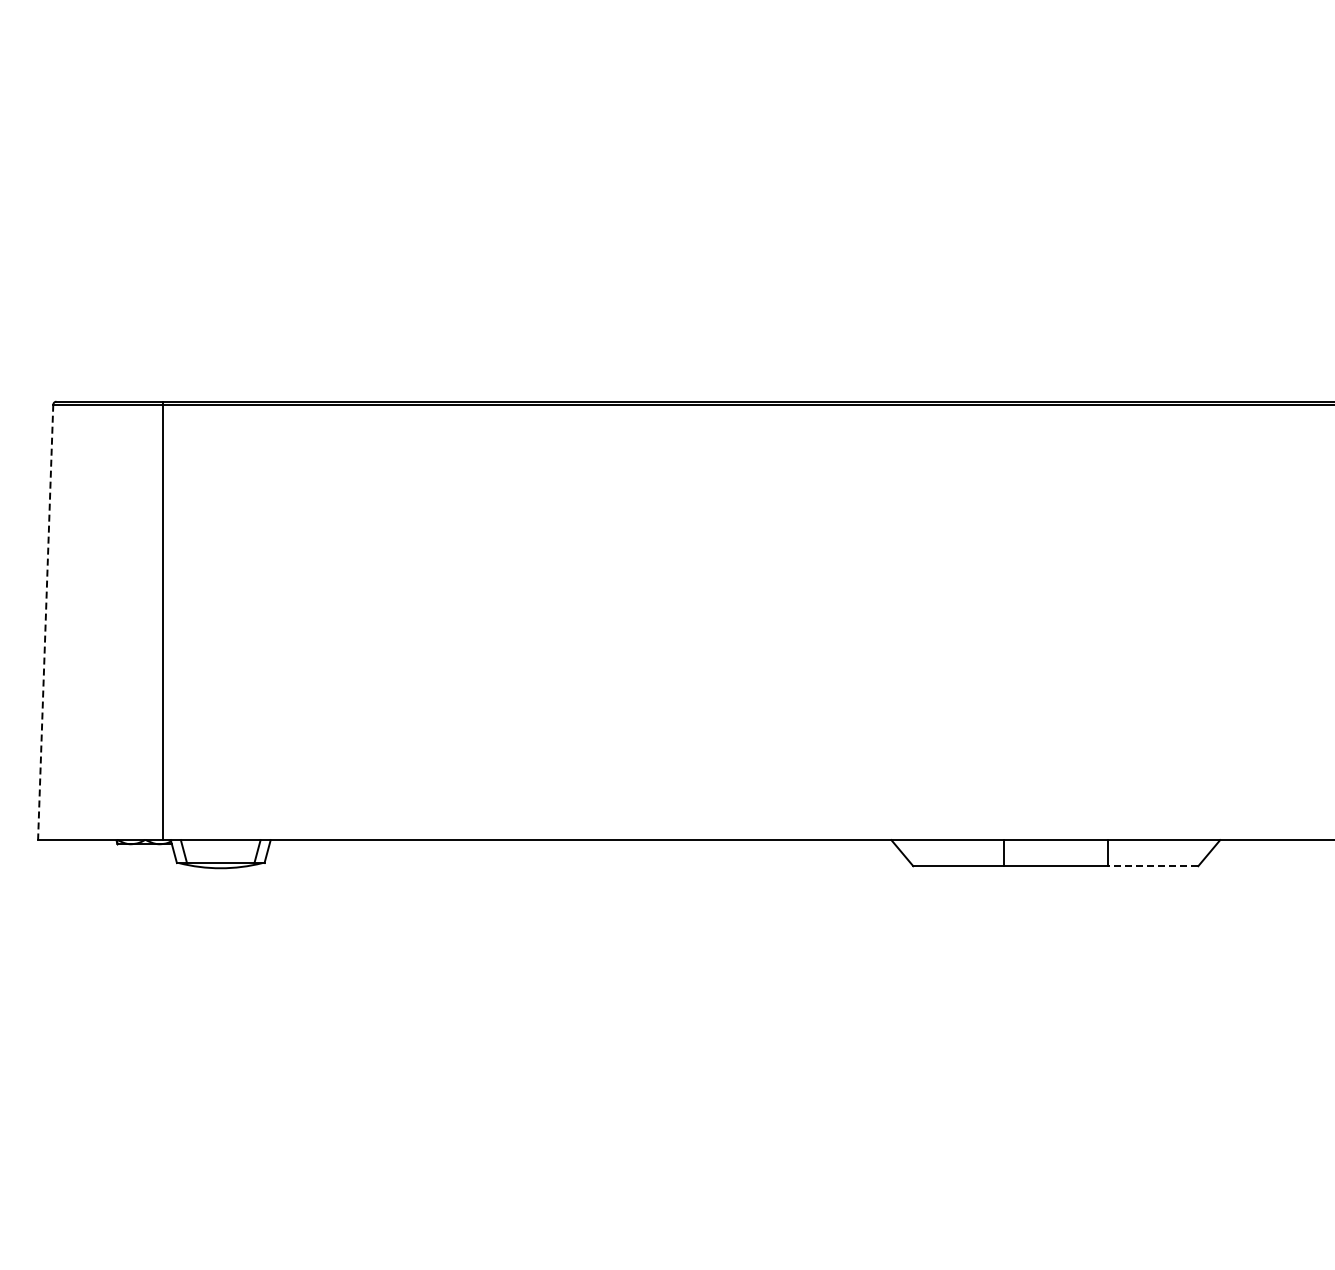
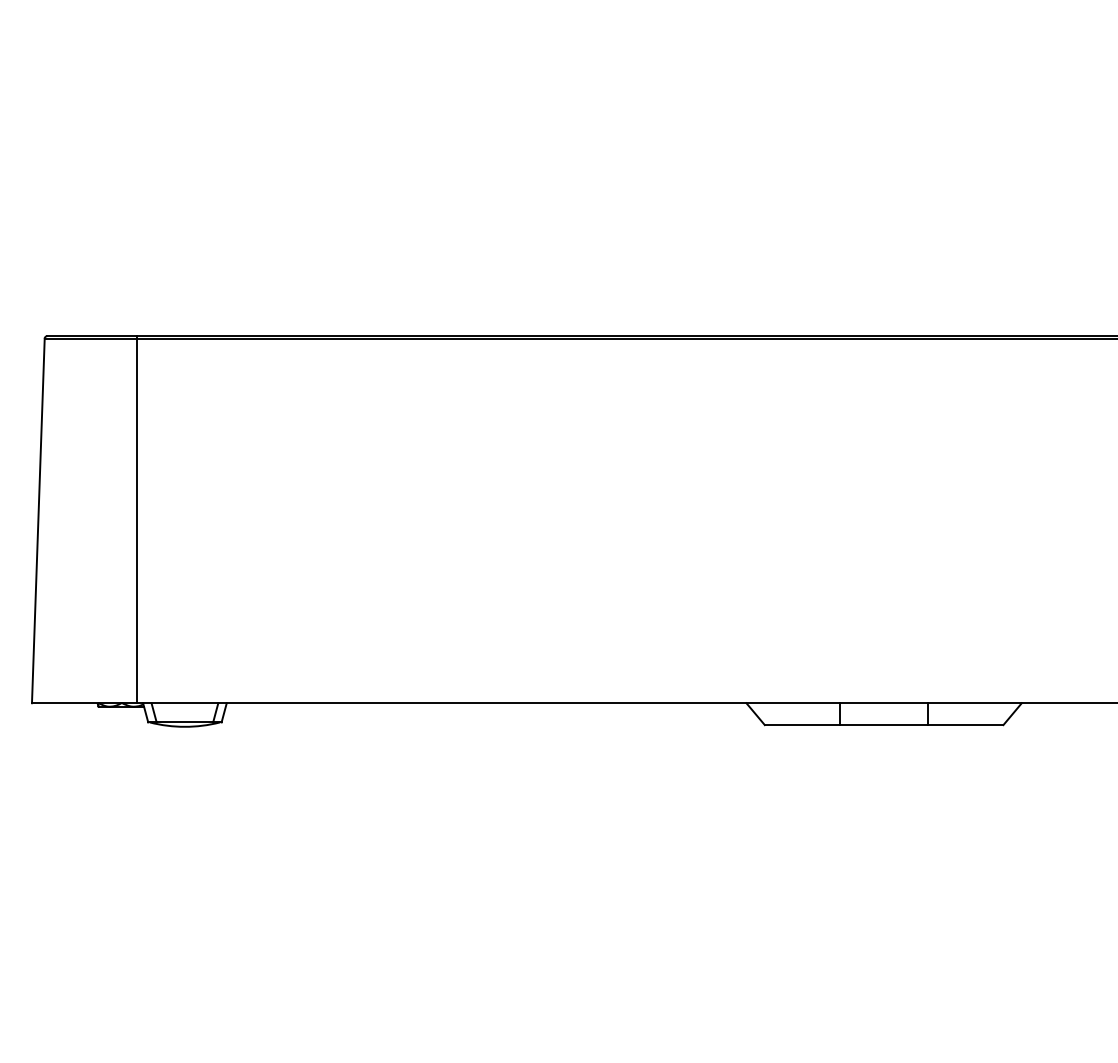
line: (45, 622) -> (38, 521), dashed -> solid
line: (1152, 866) -> (965, 725), dashed -> solid

